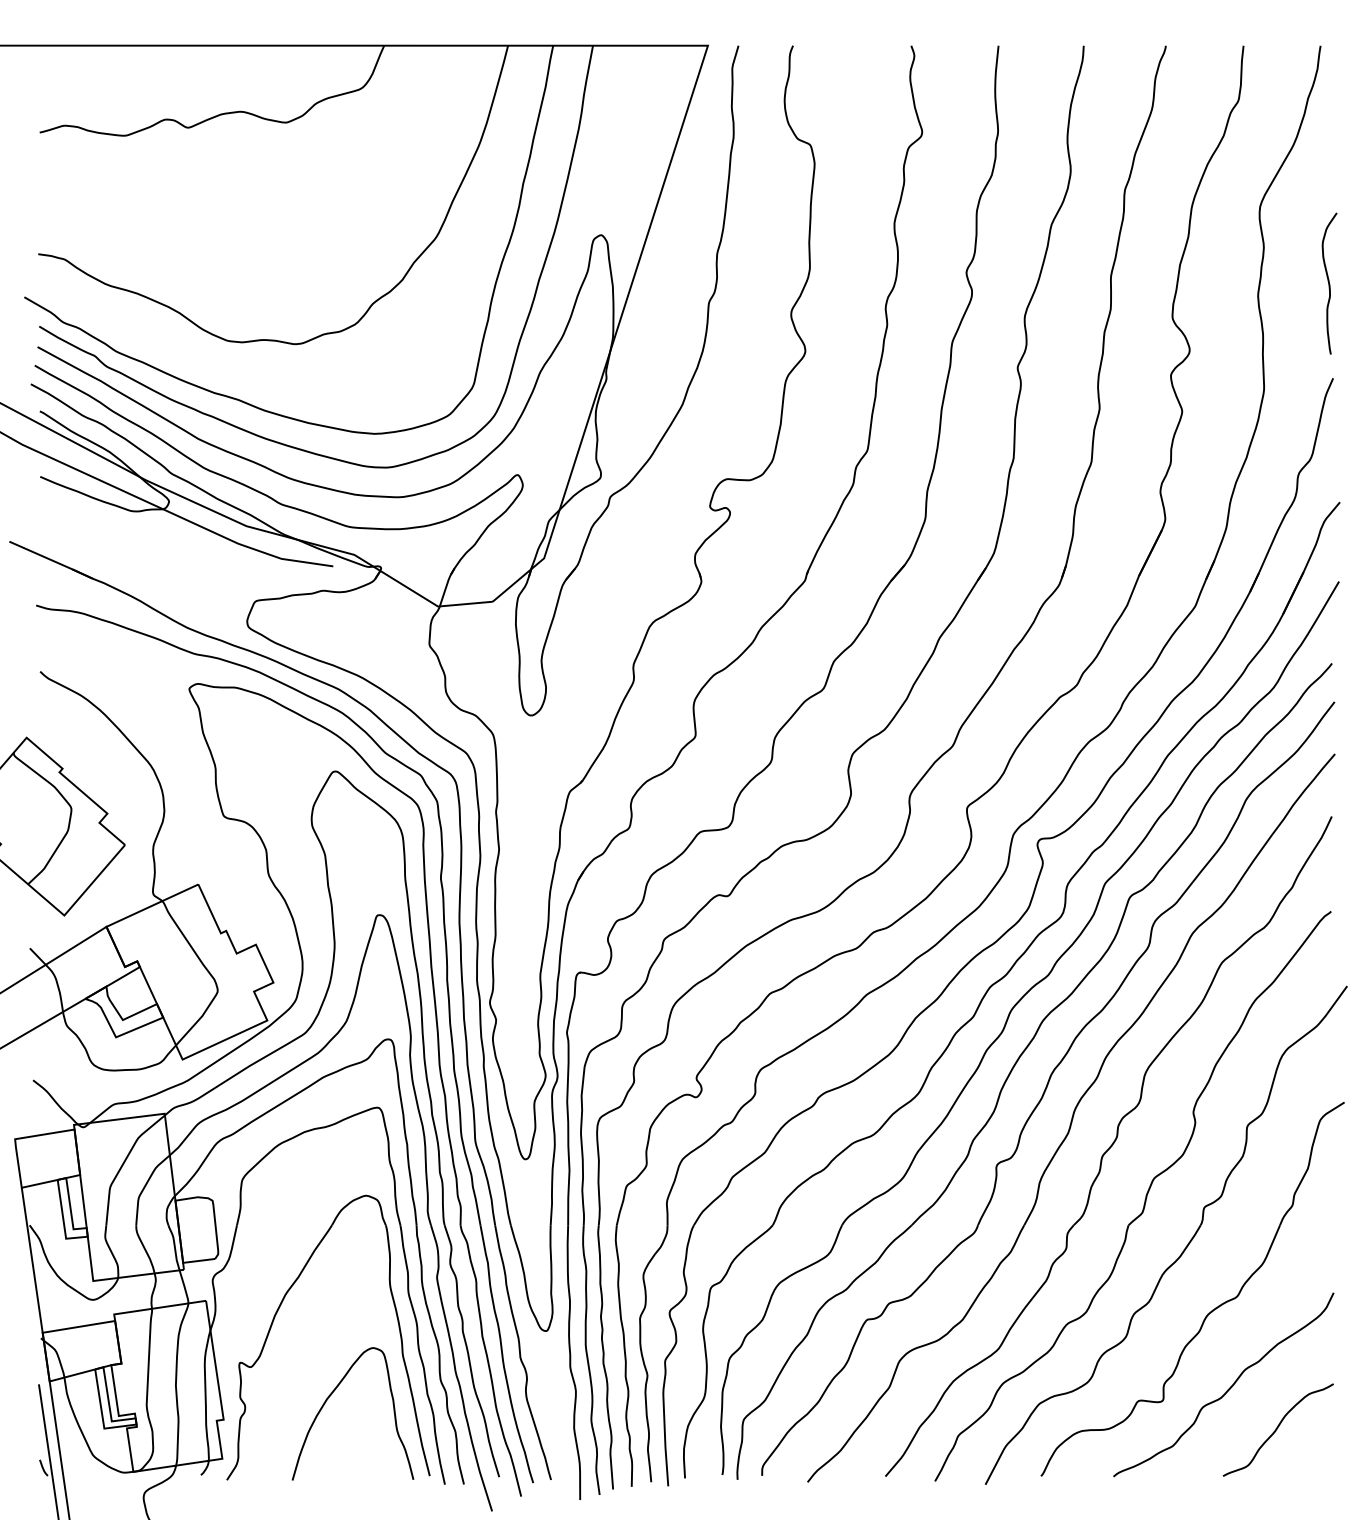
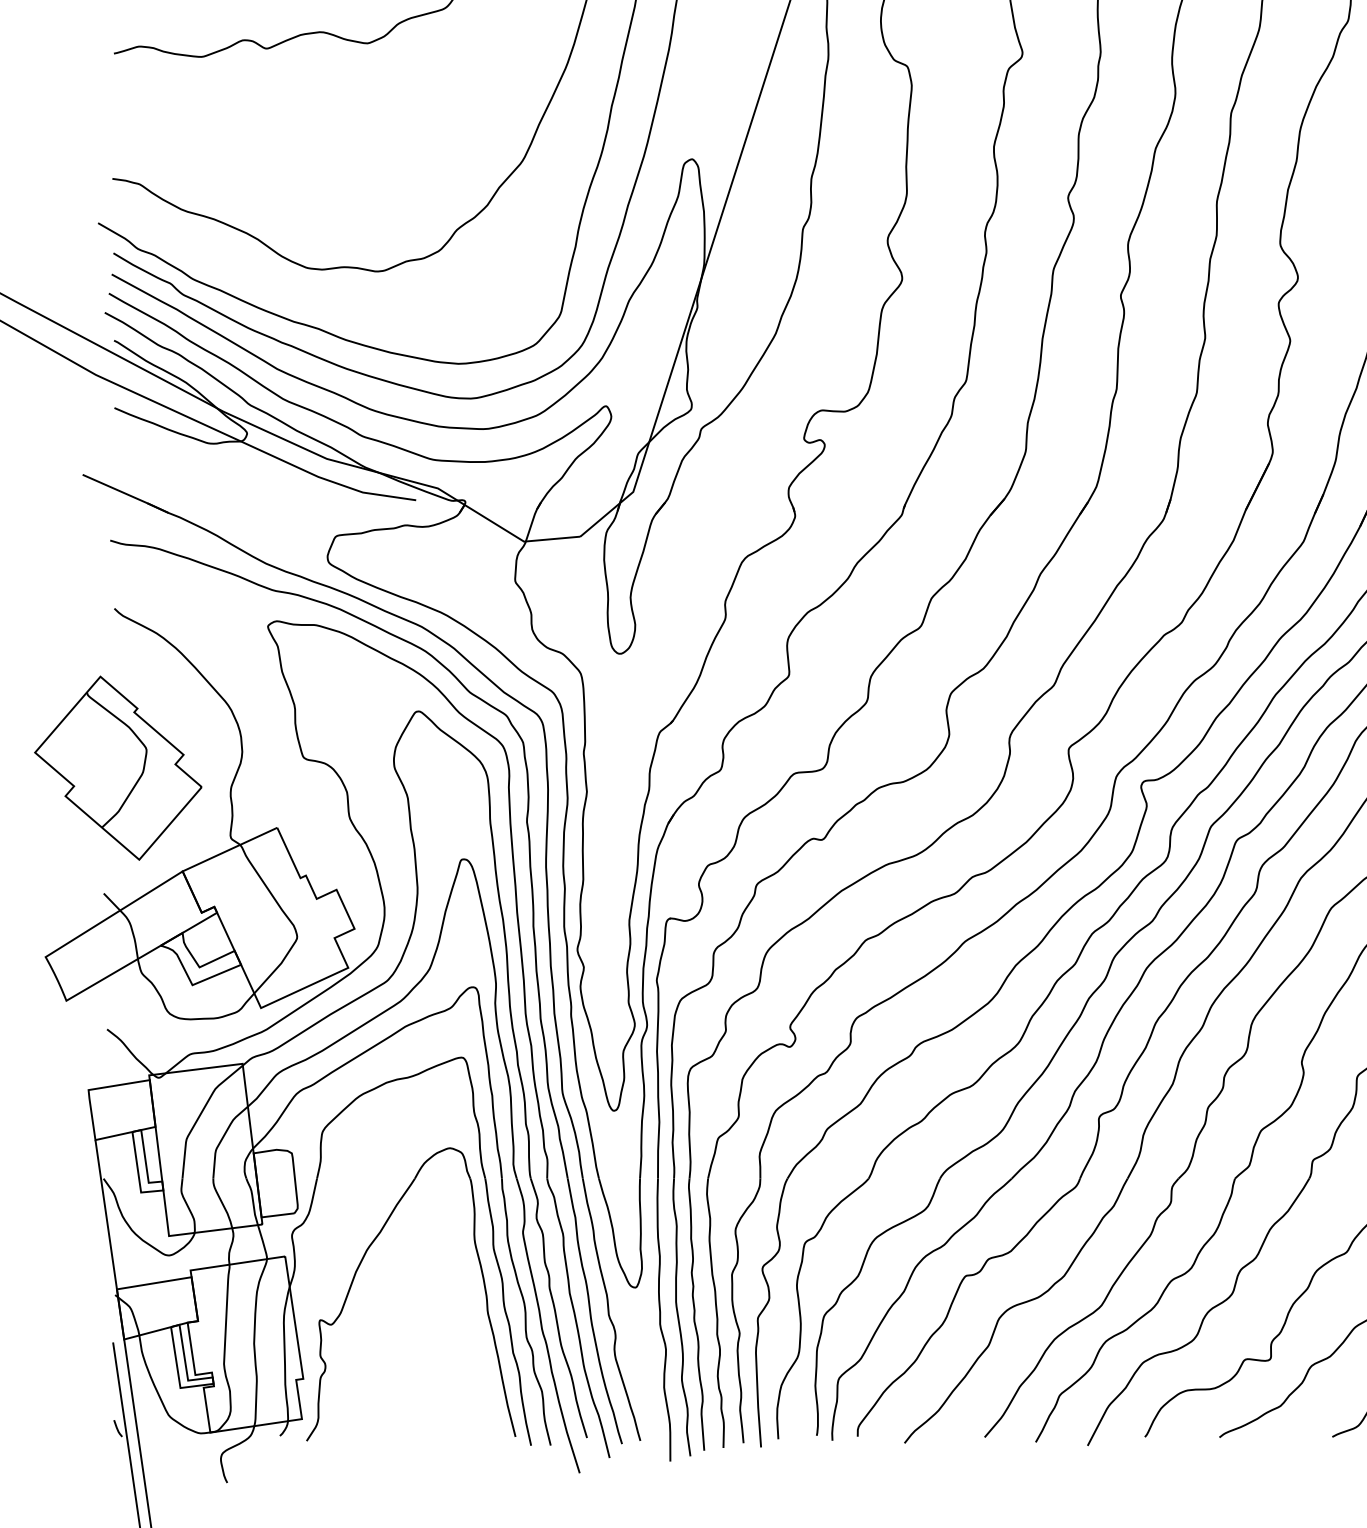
curve: (332, 1394) -> (415, 1352), removed

